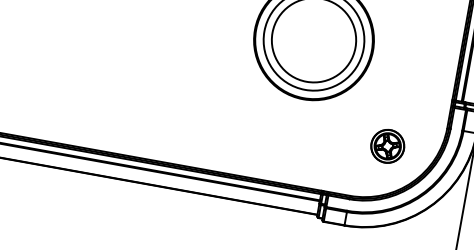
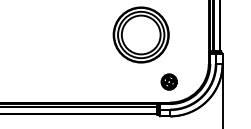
part: (386, 144) -> (168, 81), moved

